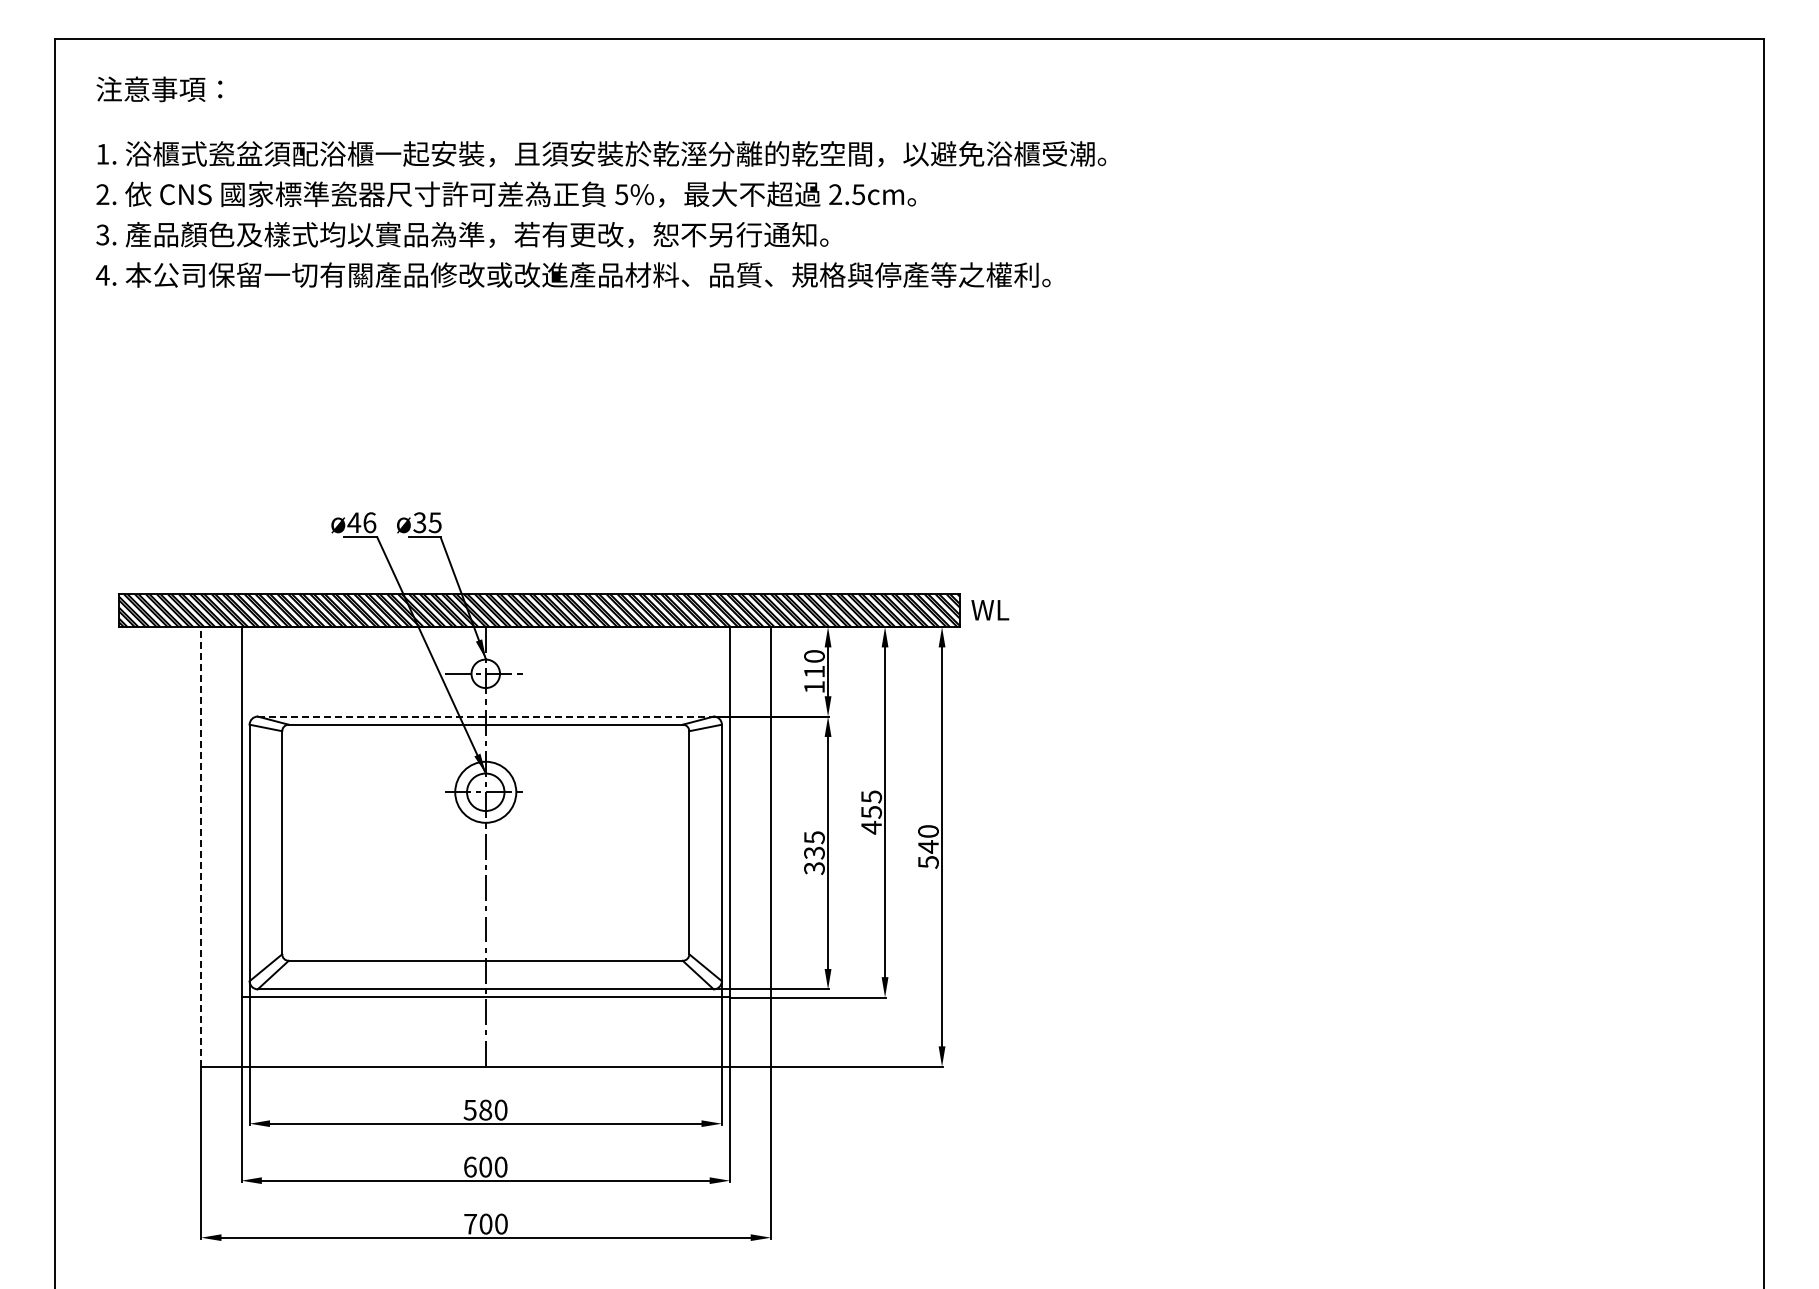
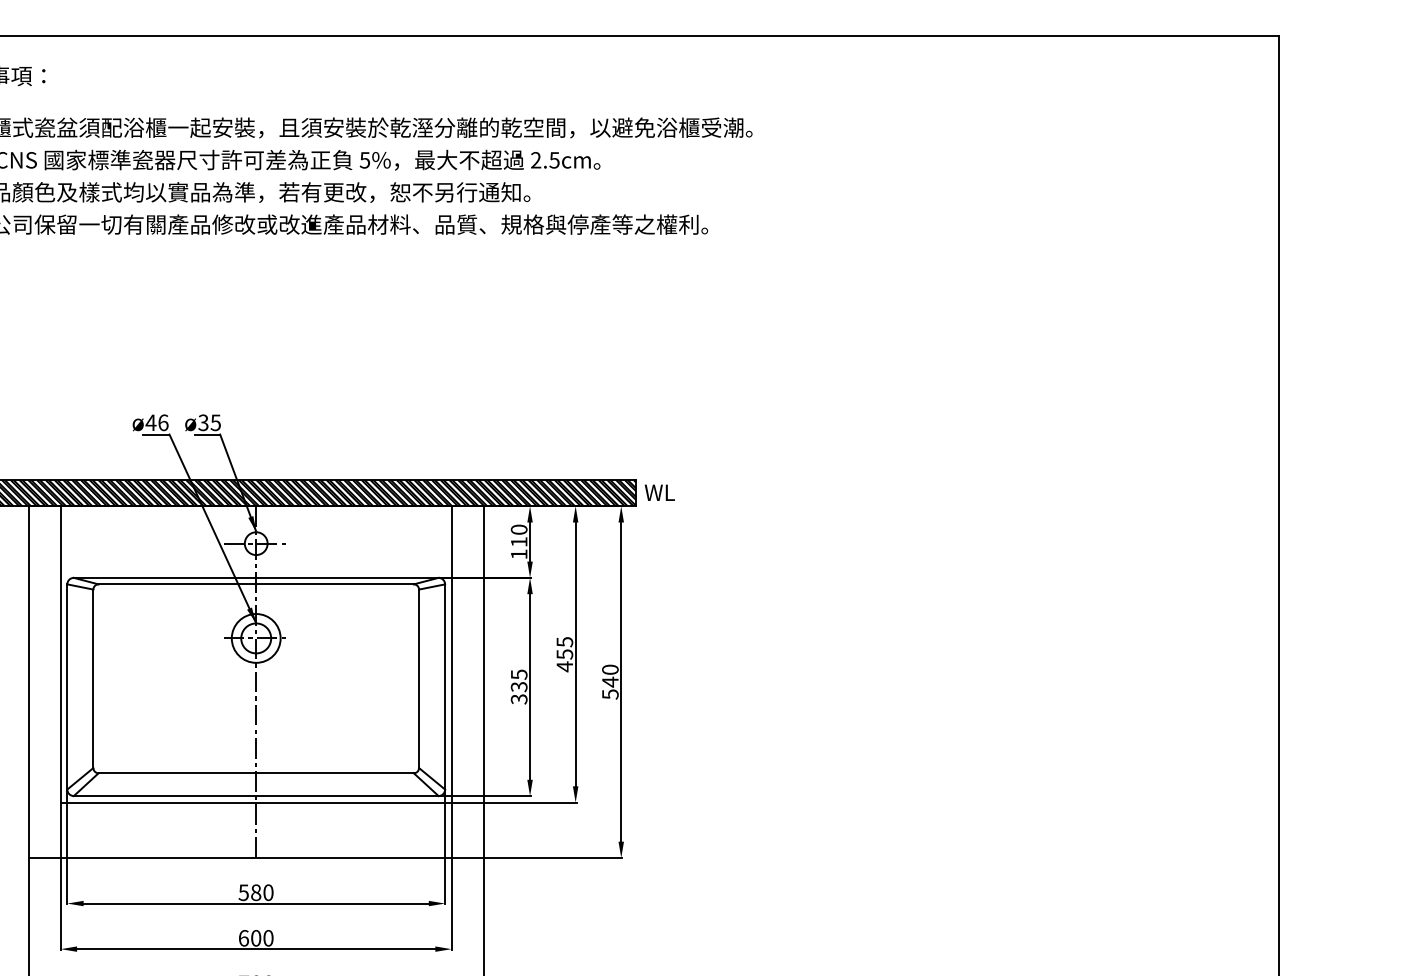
line: (485, 716) -> (256, 577), dashed -> solid
line: (201, 846) -> (28, 681), dashed -> solid

